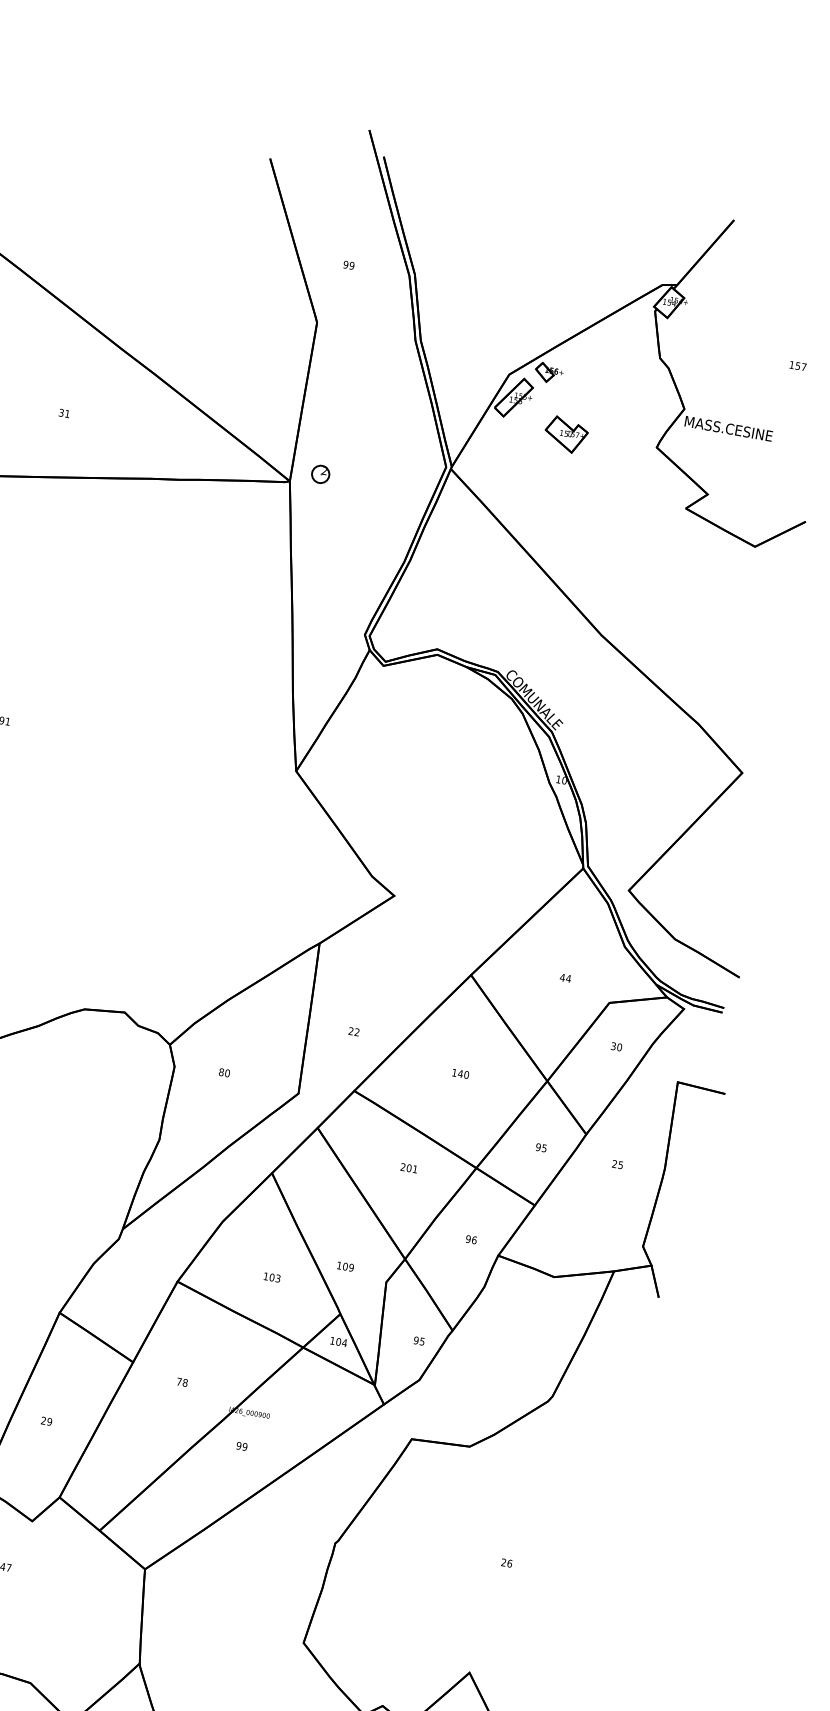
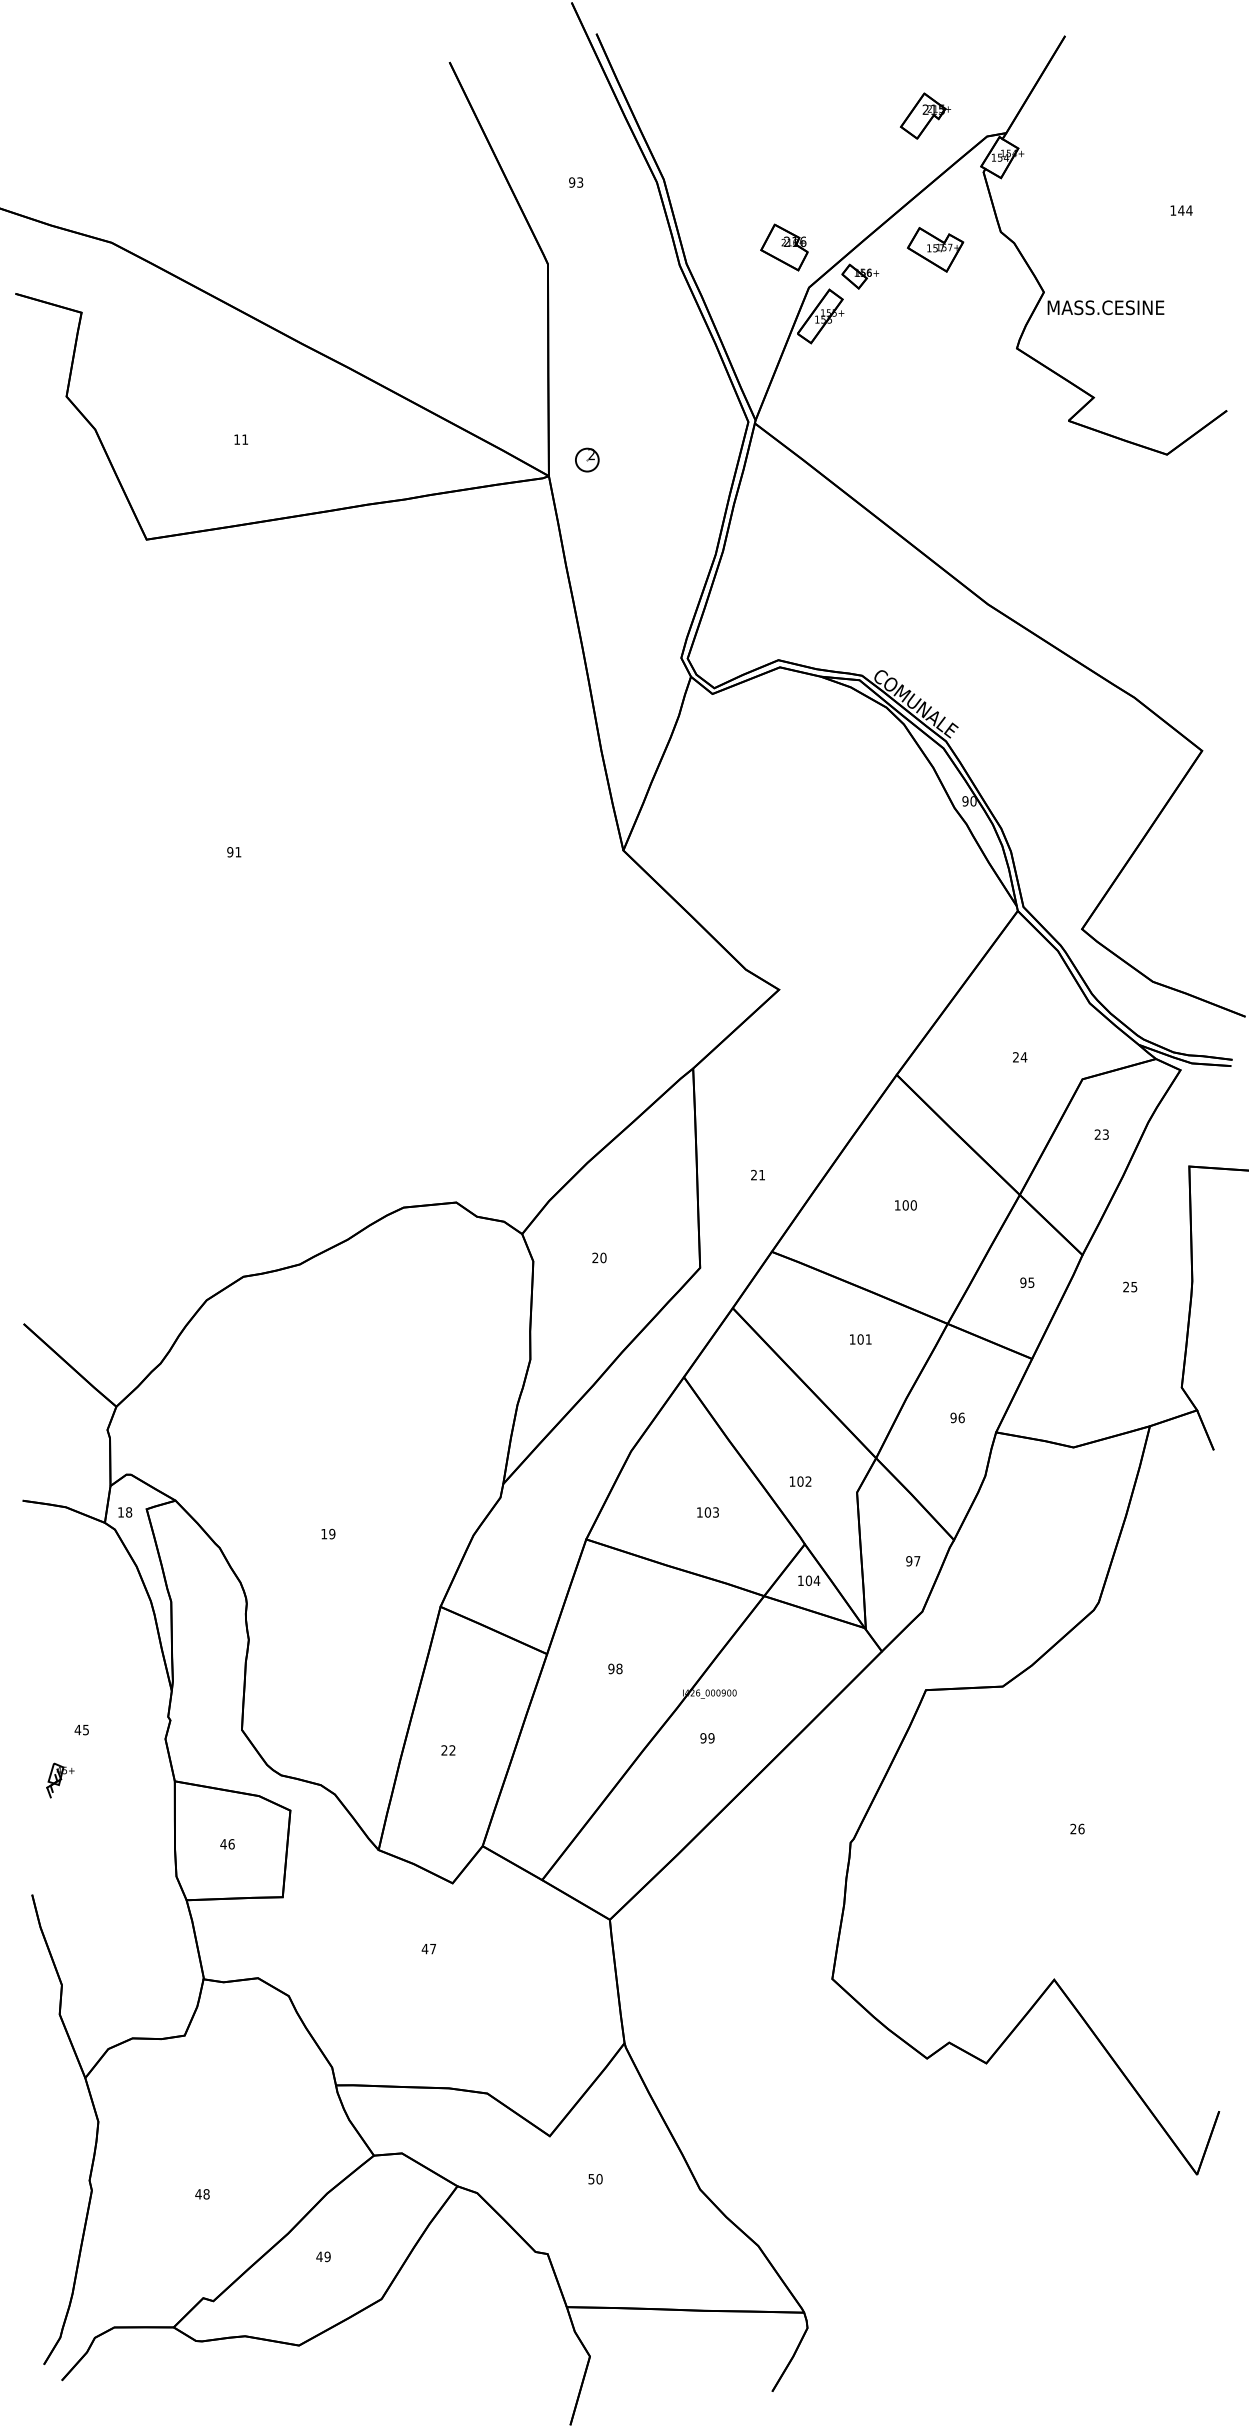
part: (619, 261) -> (925, 115), added
text: (352, 265) -> (580, 182), 99 -> 93
part: (496, 341) -> (784, 247), added
text: (801, 366) -> (1185, 210), 157 -> 144
text: (61, 412) -> (237, 439), 31 -> 11
part: (566, 434) -> (935, 249), moved
text: (558, 779) -> (965, 801), 10 -> 90
text: (562, 977) -> (1015, 1057), 44 -> 24
text: (356, 1031) -> (761, 1174), 22 -> 21
text: (616, 1046) -> (1101, 1134), 30 -> 23
text: (221, 1071) -> (595, 1257), 80 -> 20
text: (460, 1073) -> (905, 1205), 140 -> 100
text: (403, 1167) -> (852, 1339), 201 -> 101
text: (351, 1267) -> (808, 1481), 109 -> 102
text: (422, 1341) -> (917, 1561), 95 -> 97
text: (179, 1381) -> (611, 1668), 78 -> 98
text: (49, 1421) -> (452, 1750), 29 -> 22

